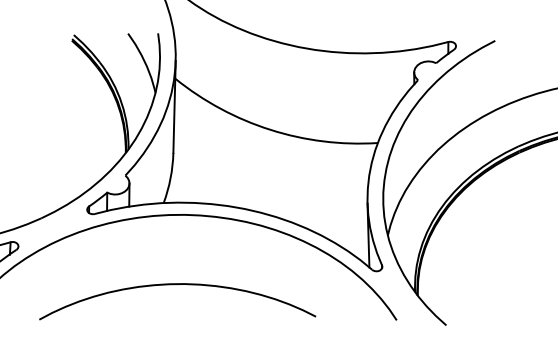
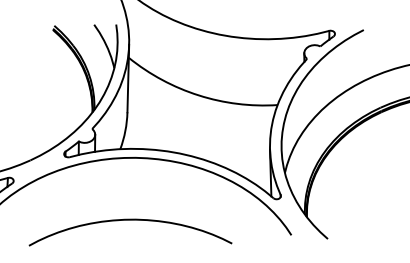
curve: (177, 285) -> (130, 220), moved

